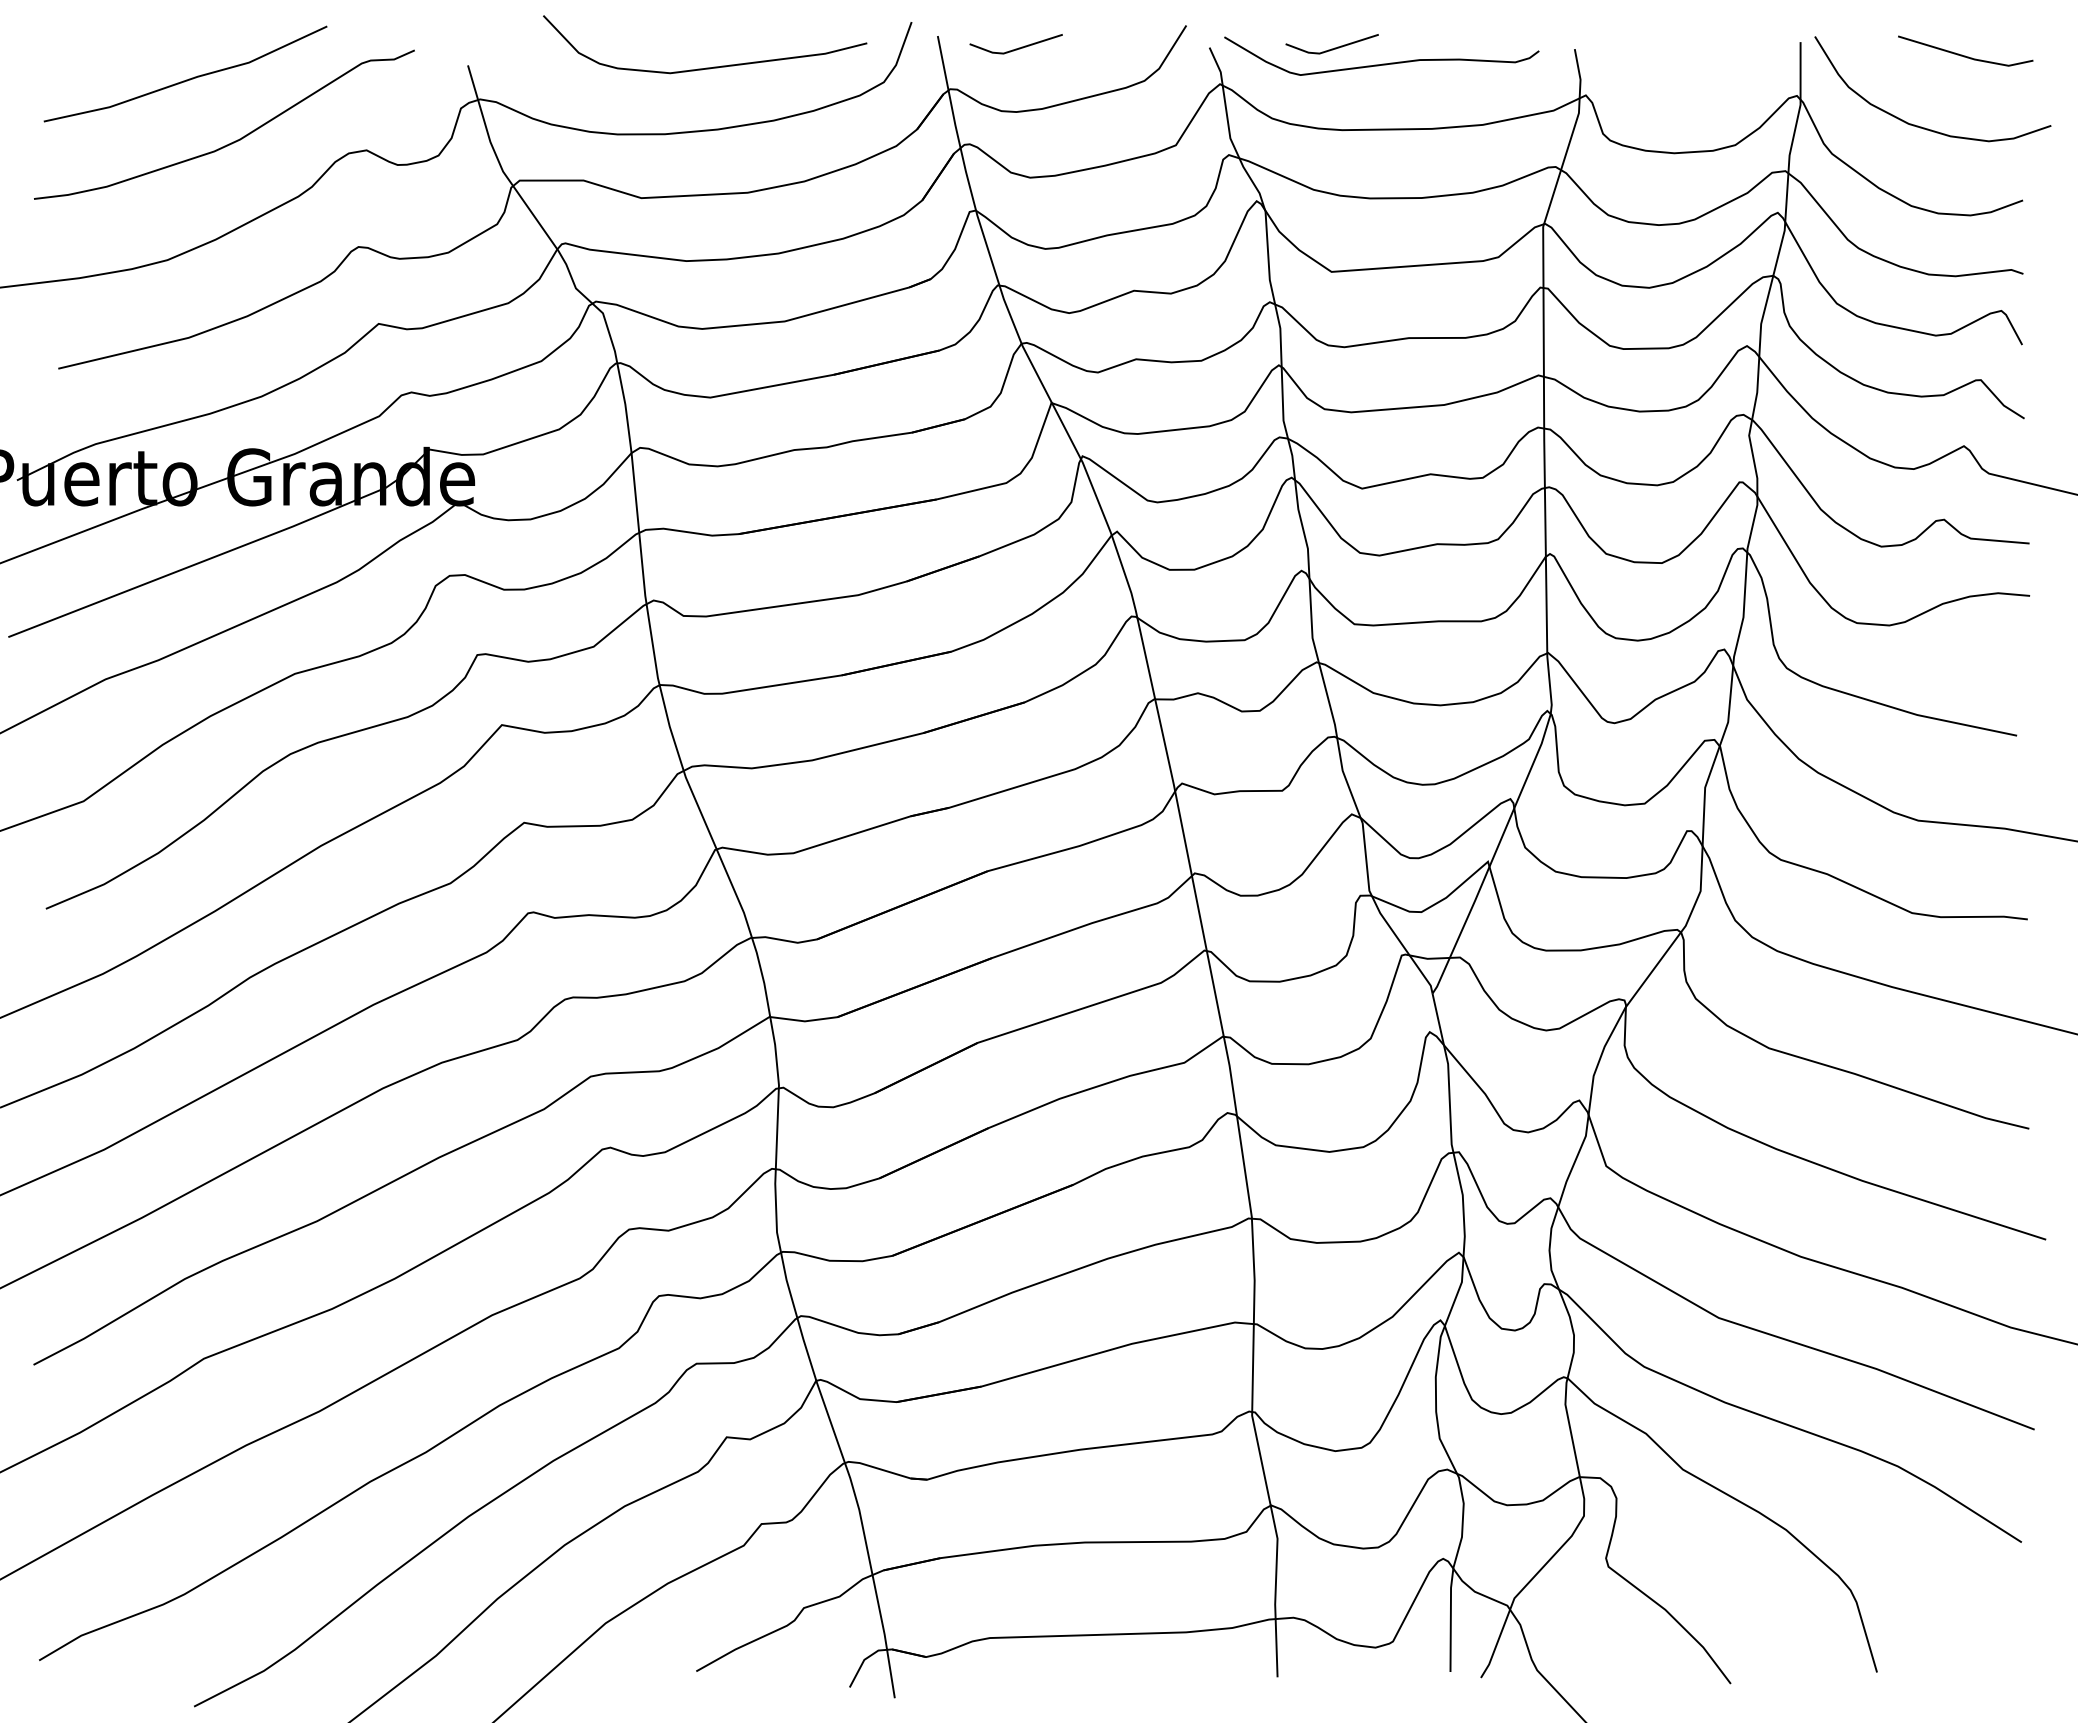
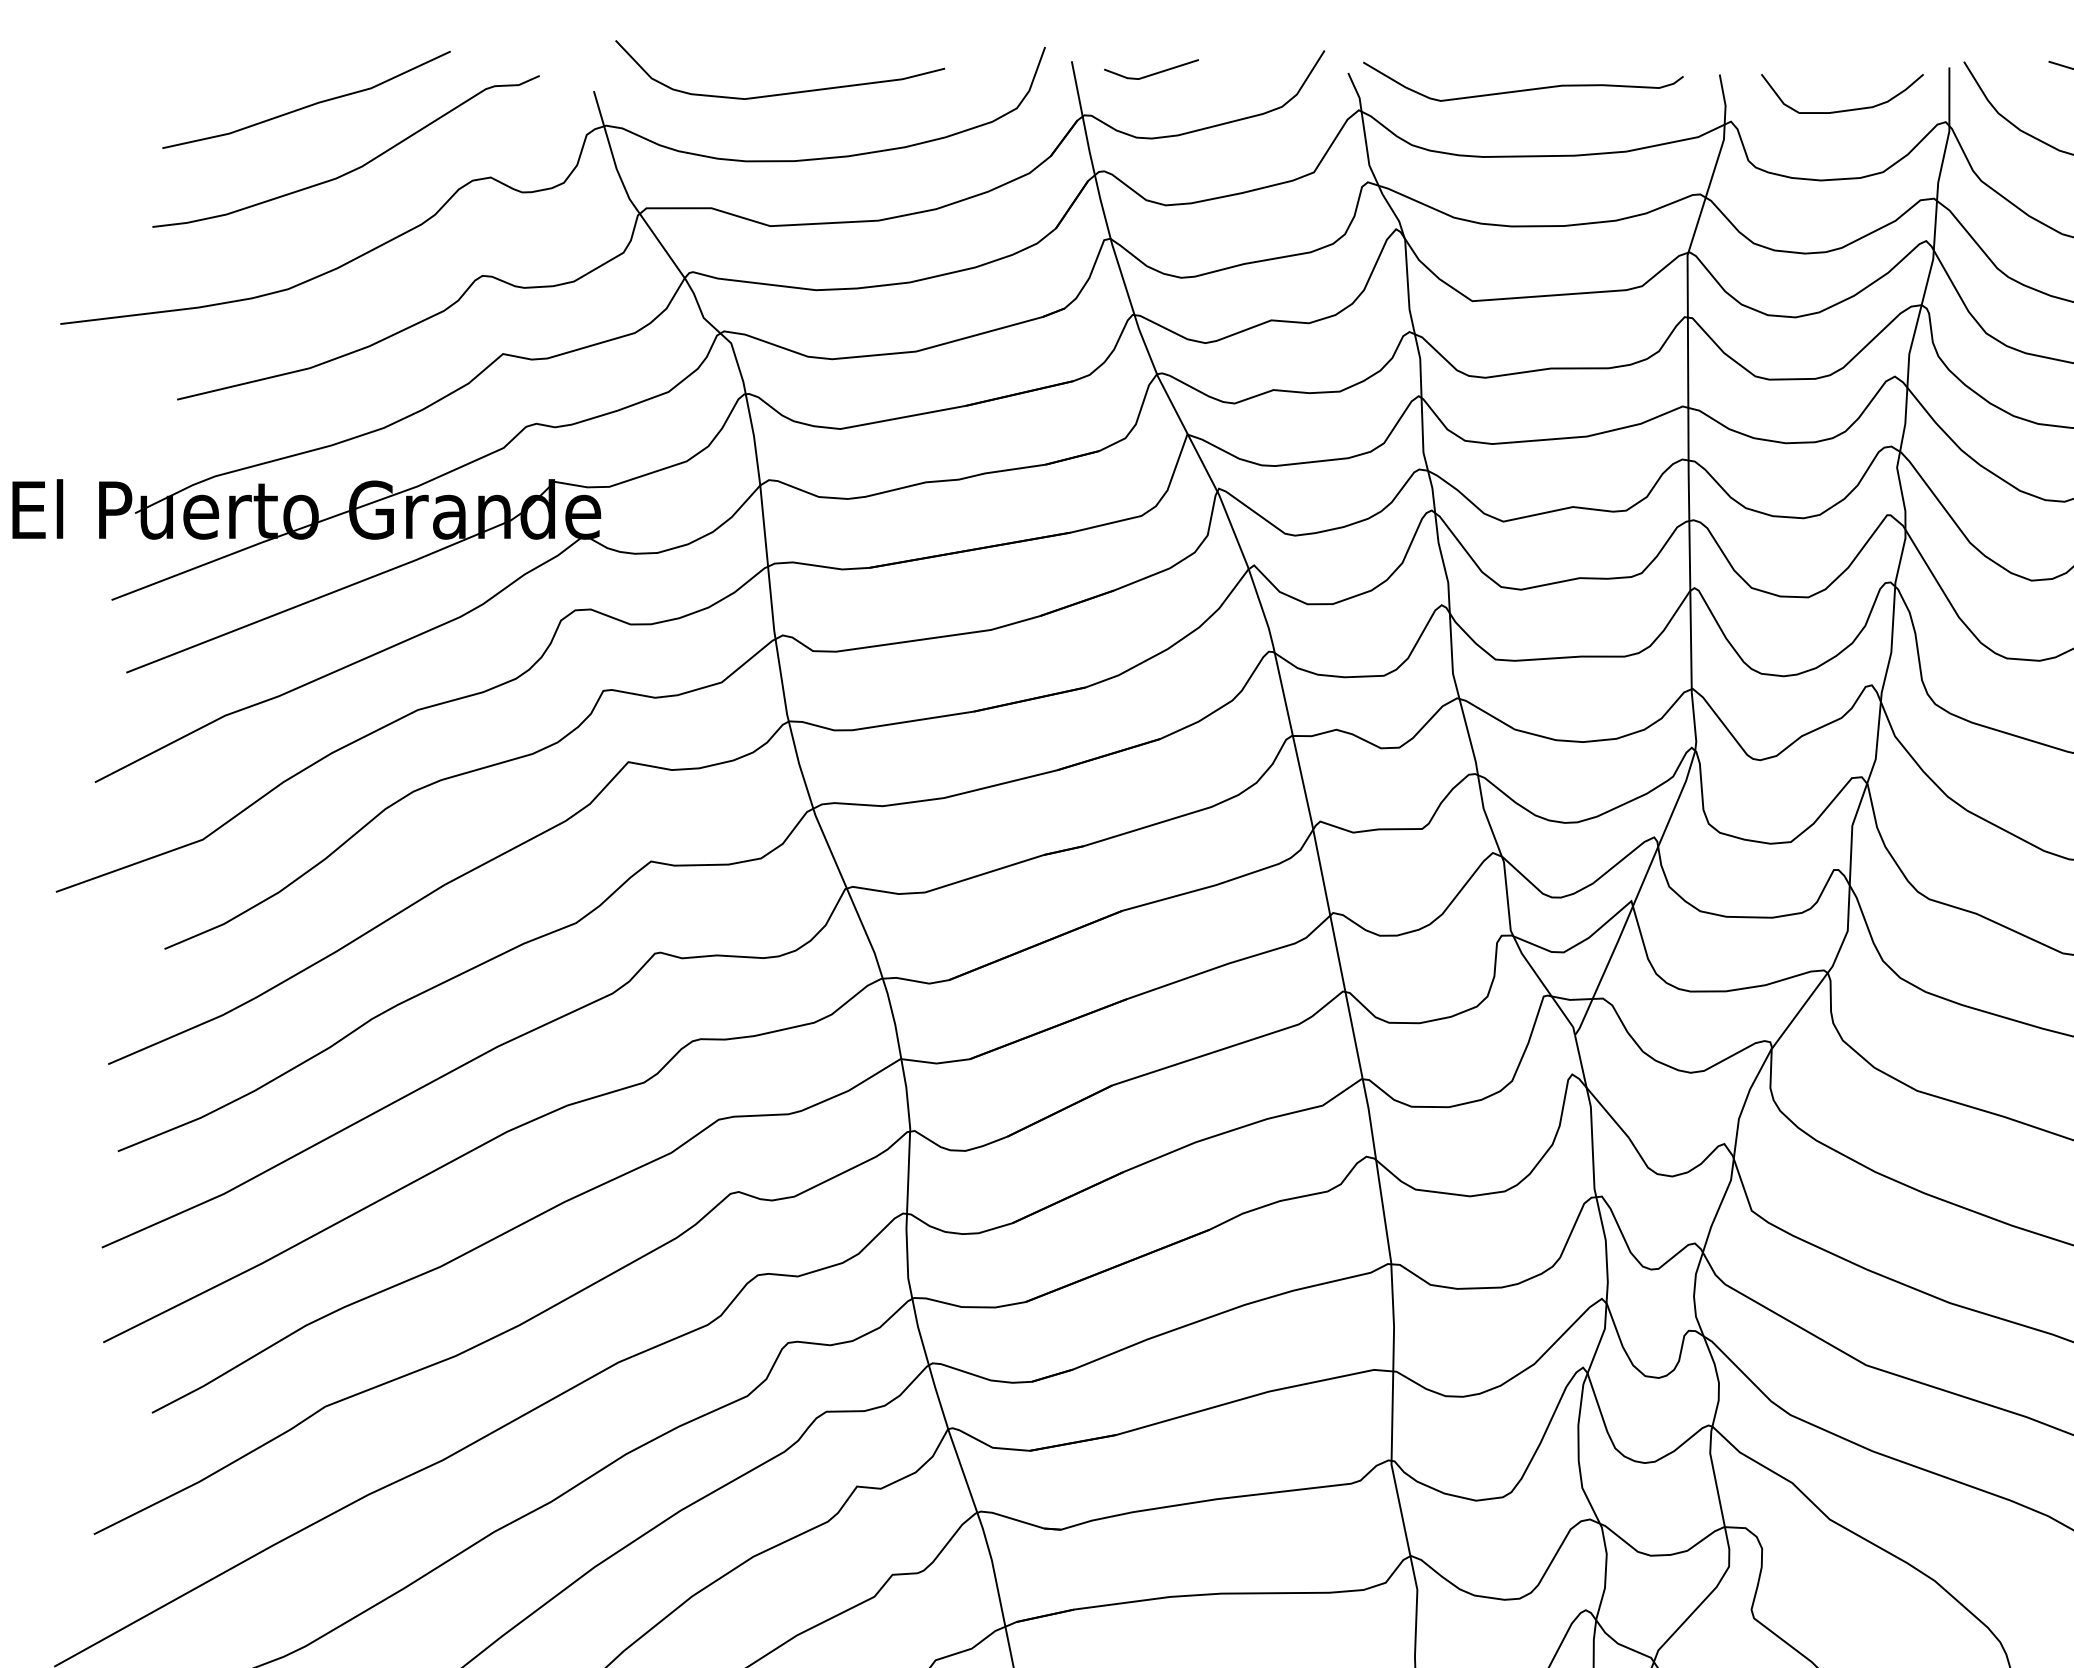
line: (1331, 48) -> (1472, 73), removed
curve: (705, 67) -> (780, 93), moved
curve: (1698, 83) -> (1845, 109), added

